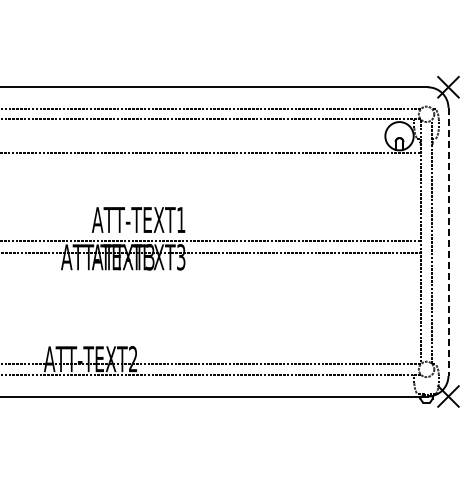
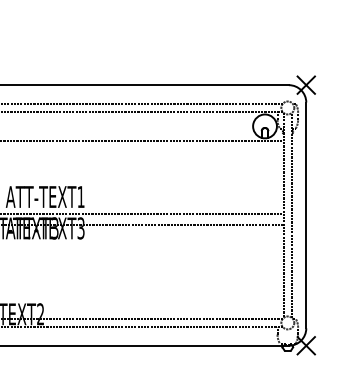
line: (448, 241) -> (306, 215), dashed -> solid

